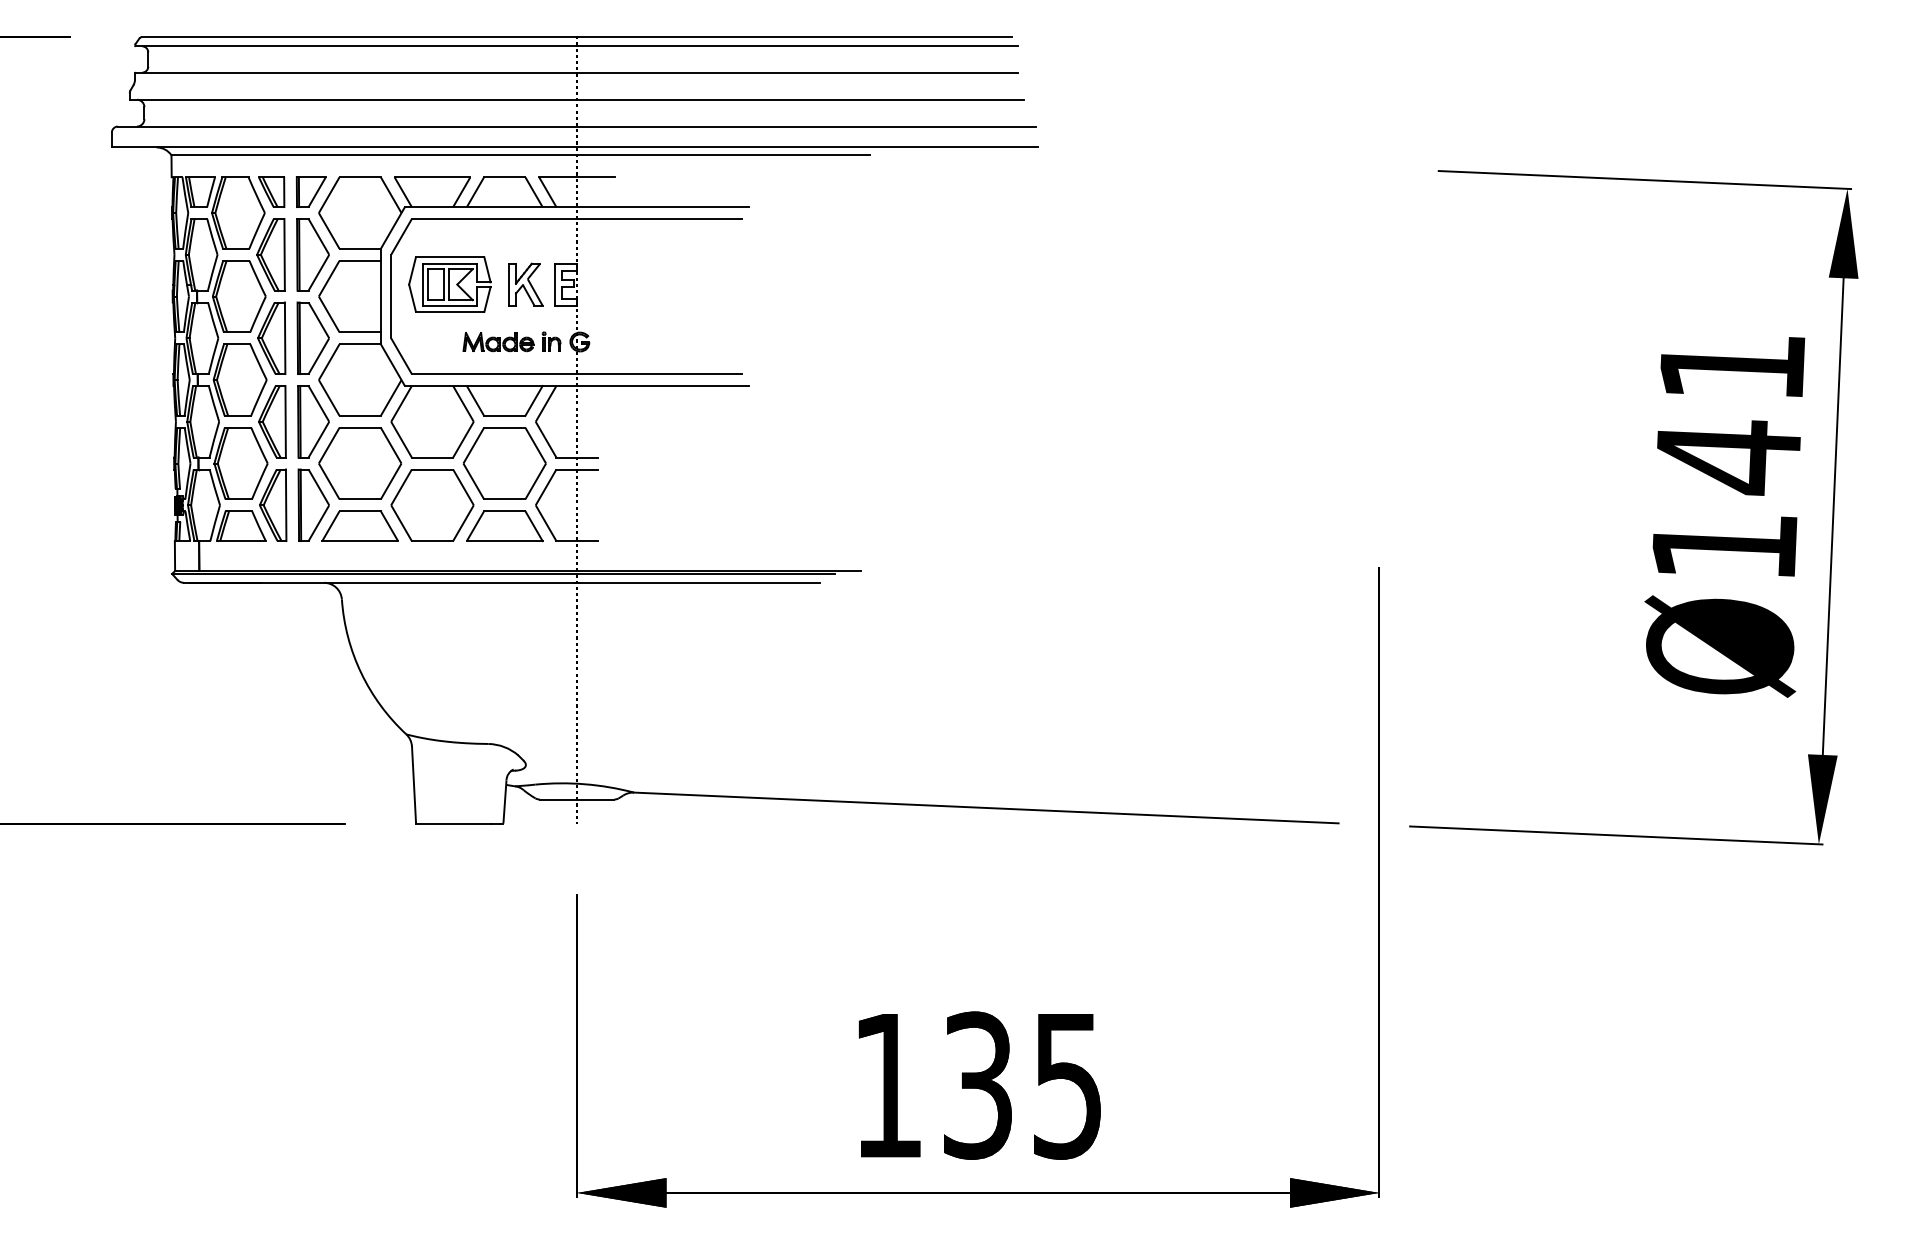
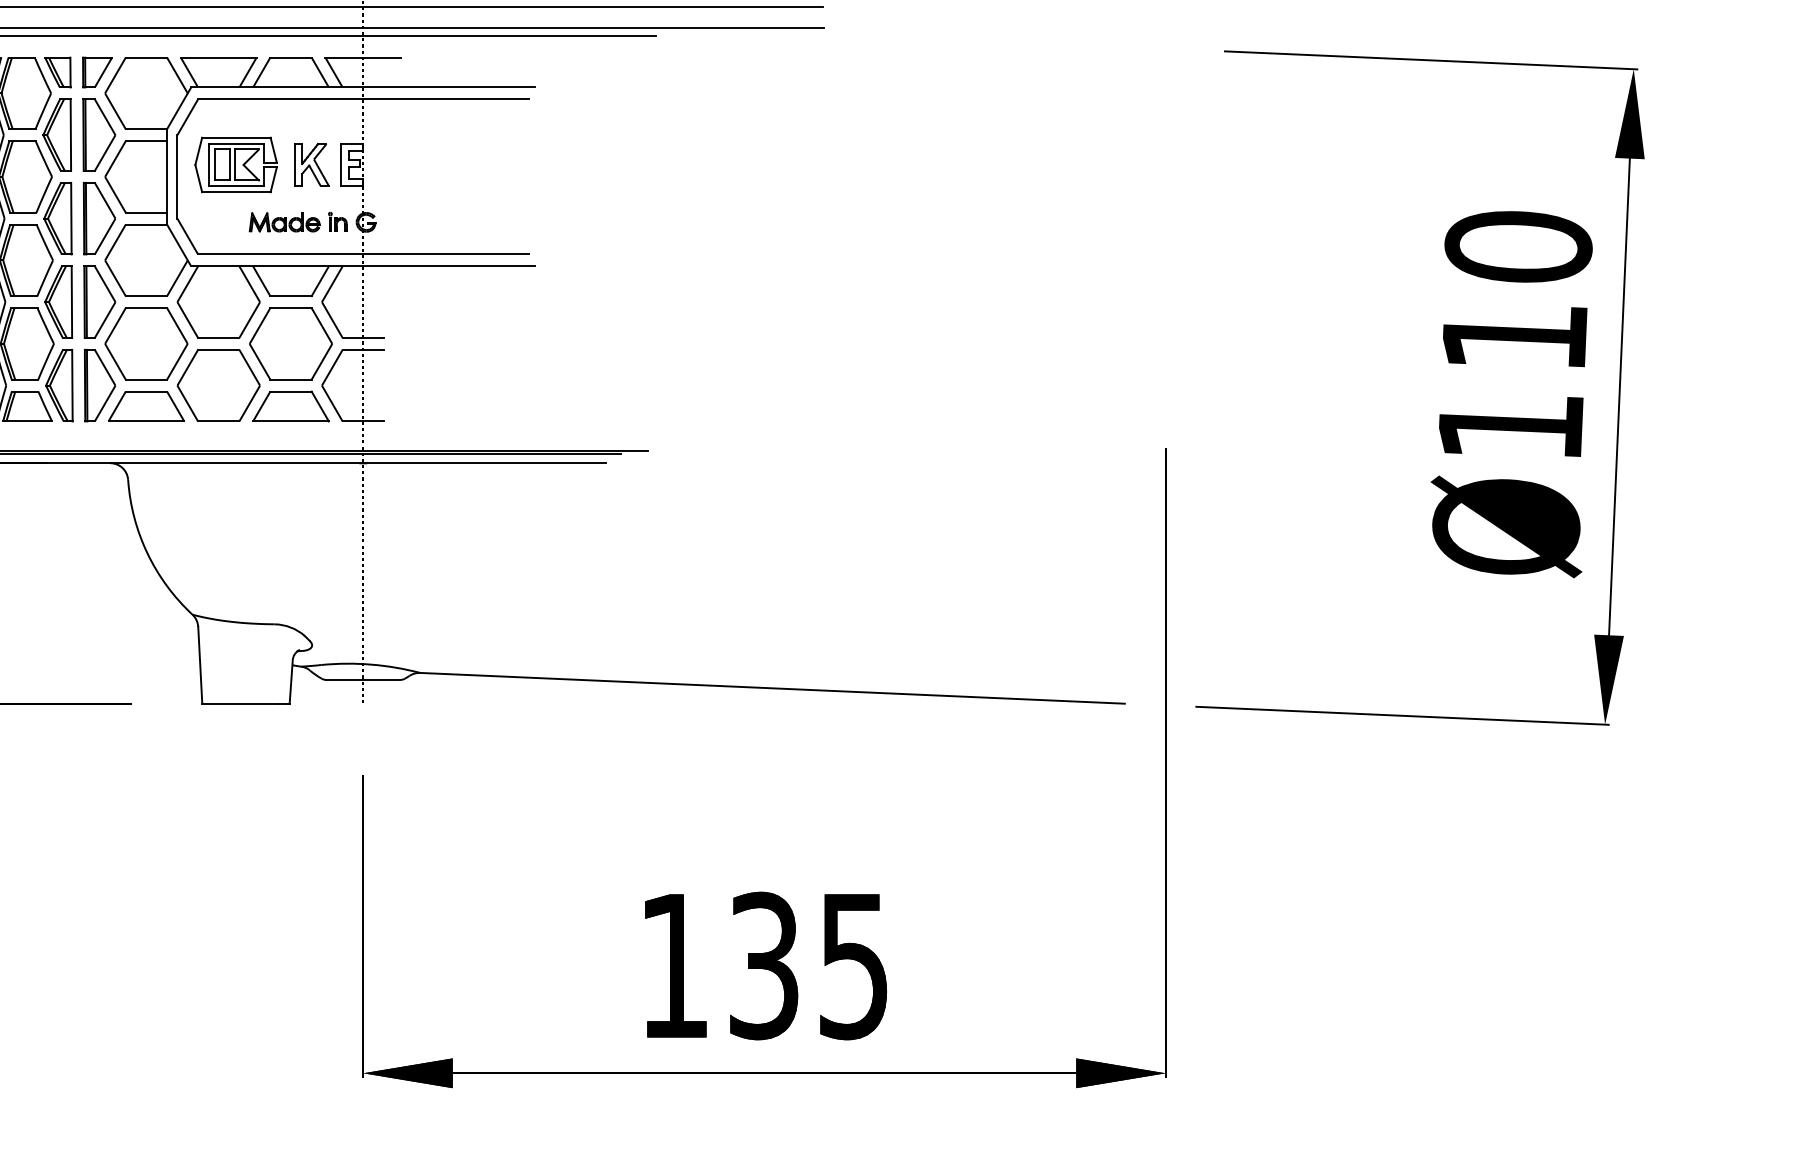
text: (1731, 412) -> (1517, 292), Ø141 -> Ø110

